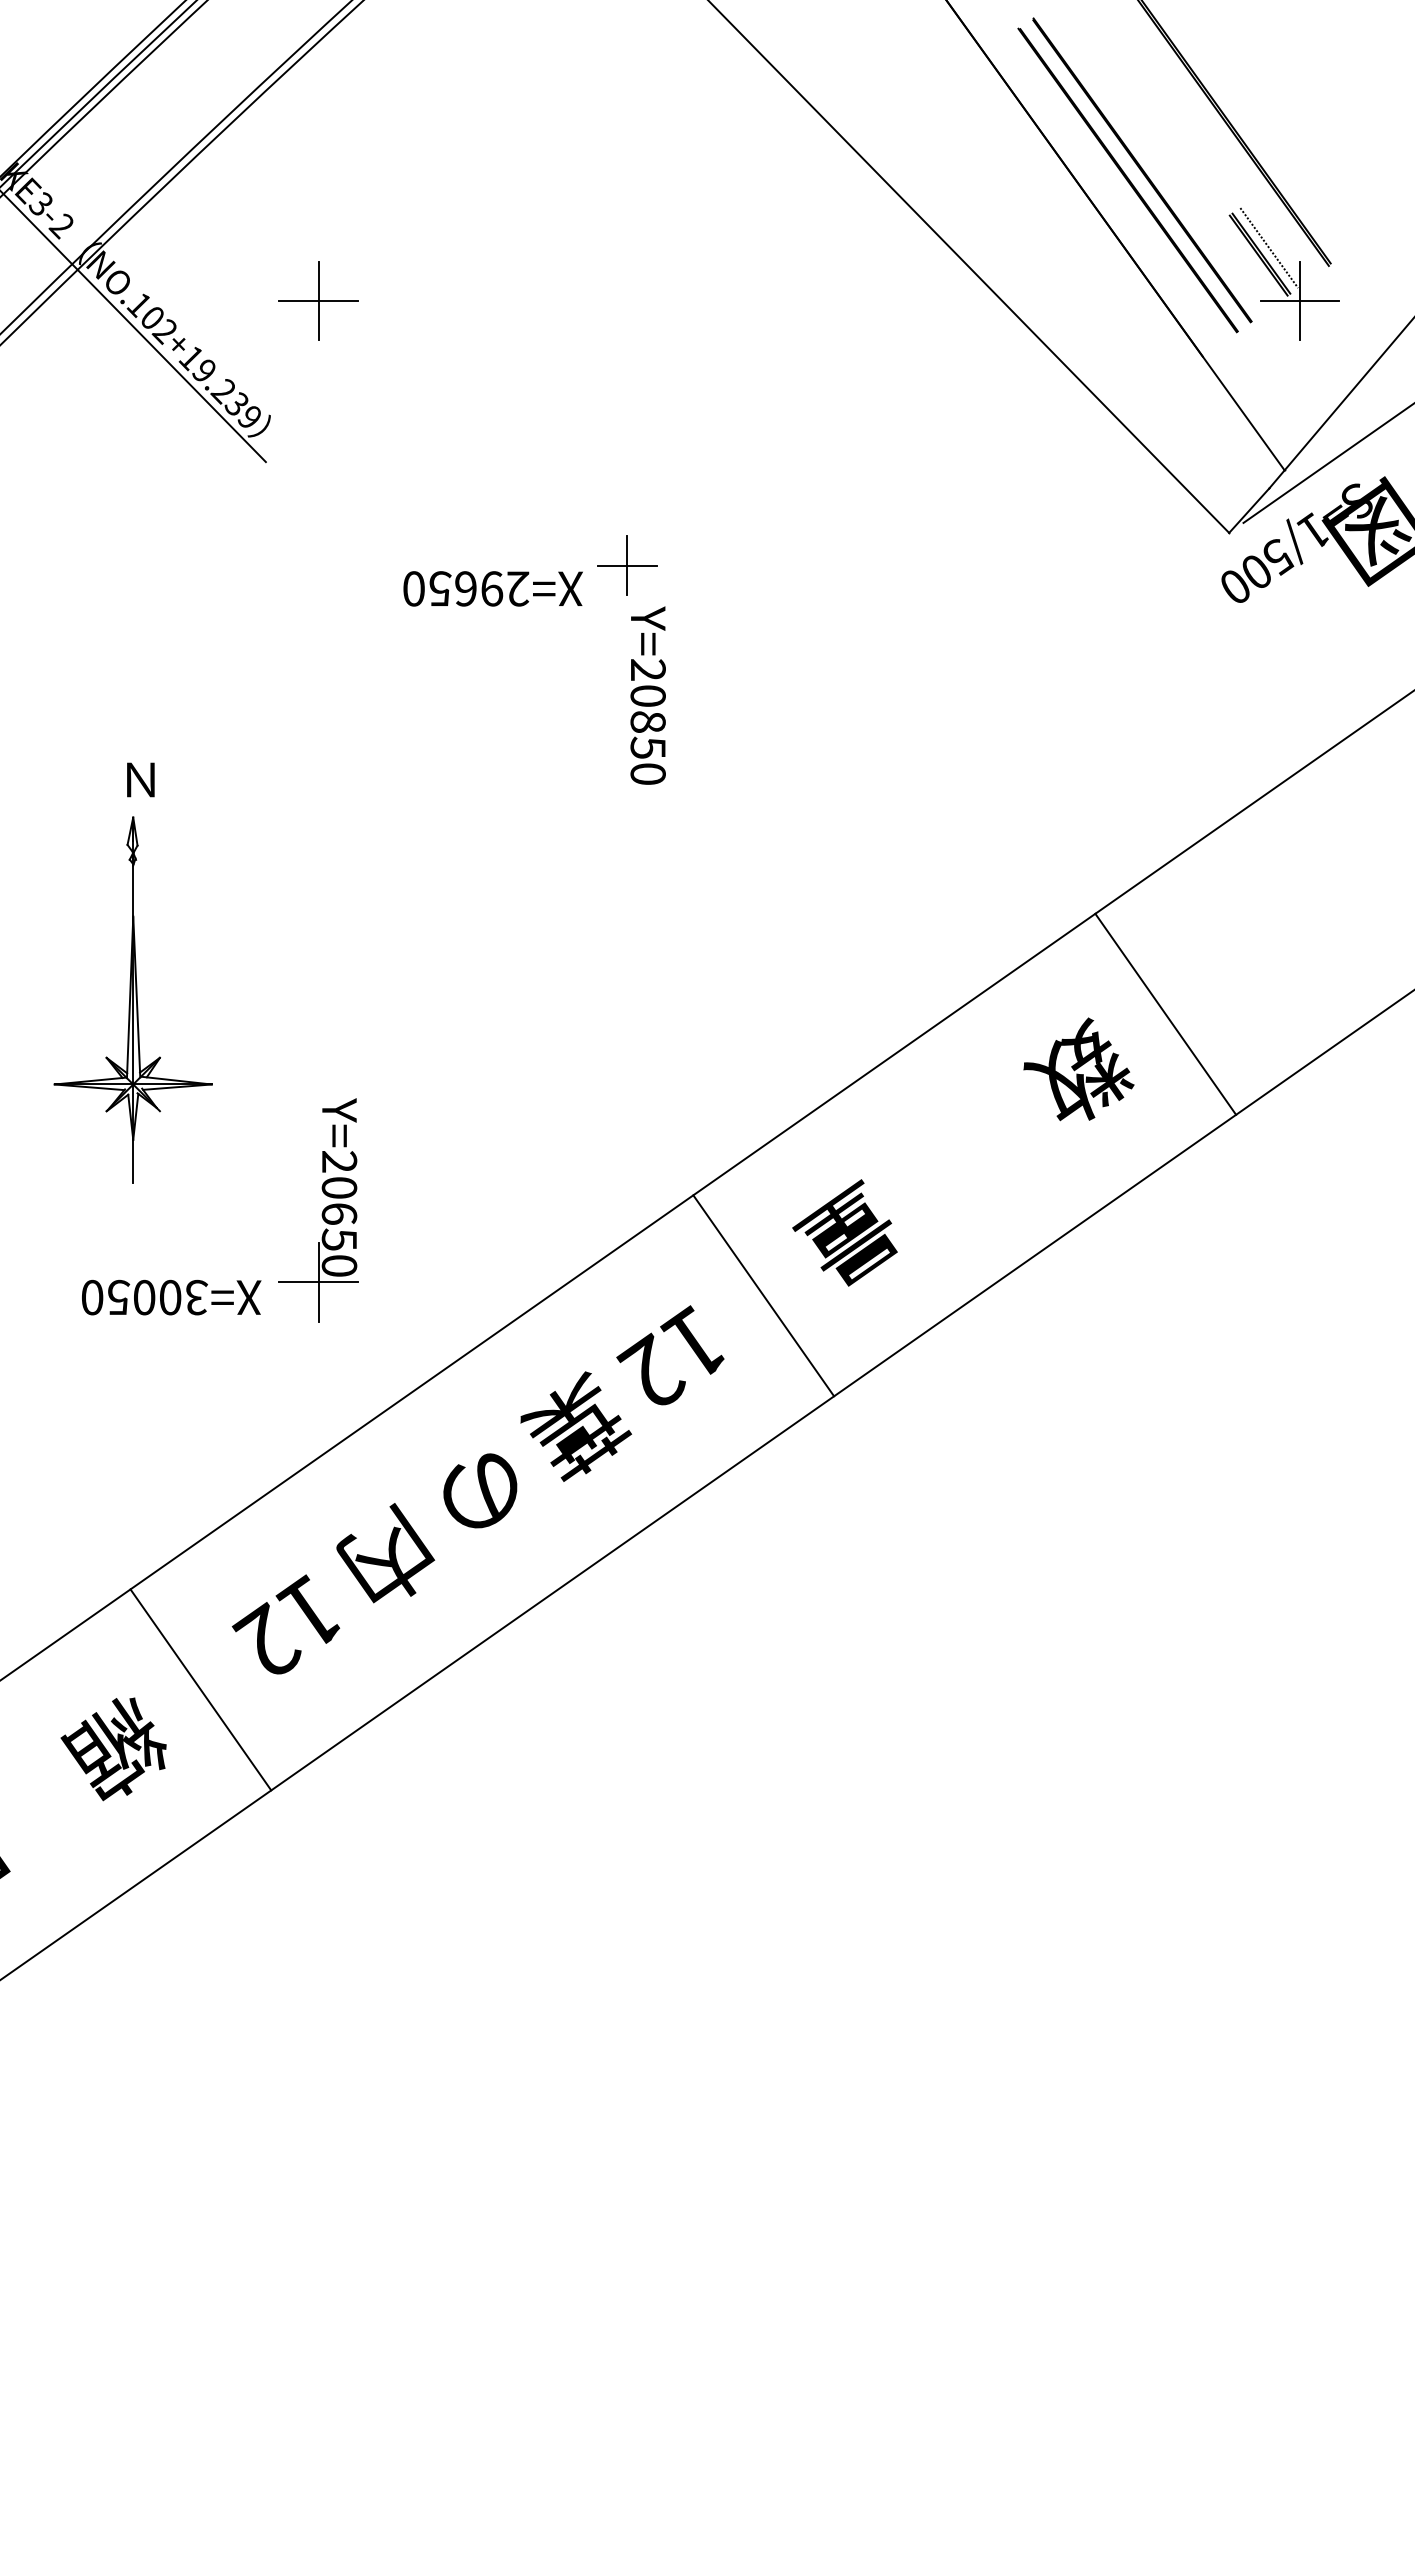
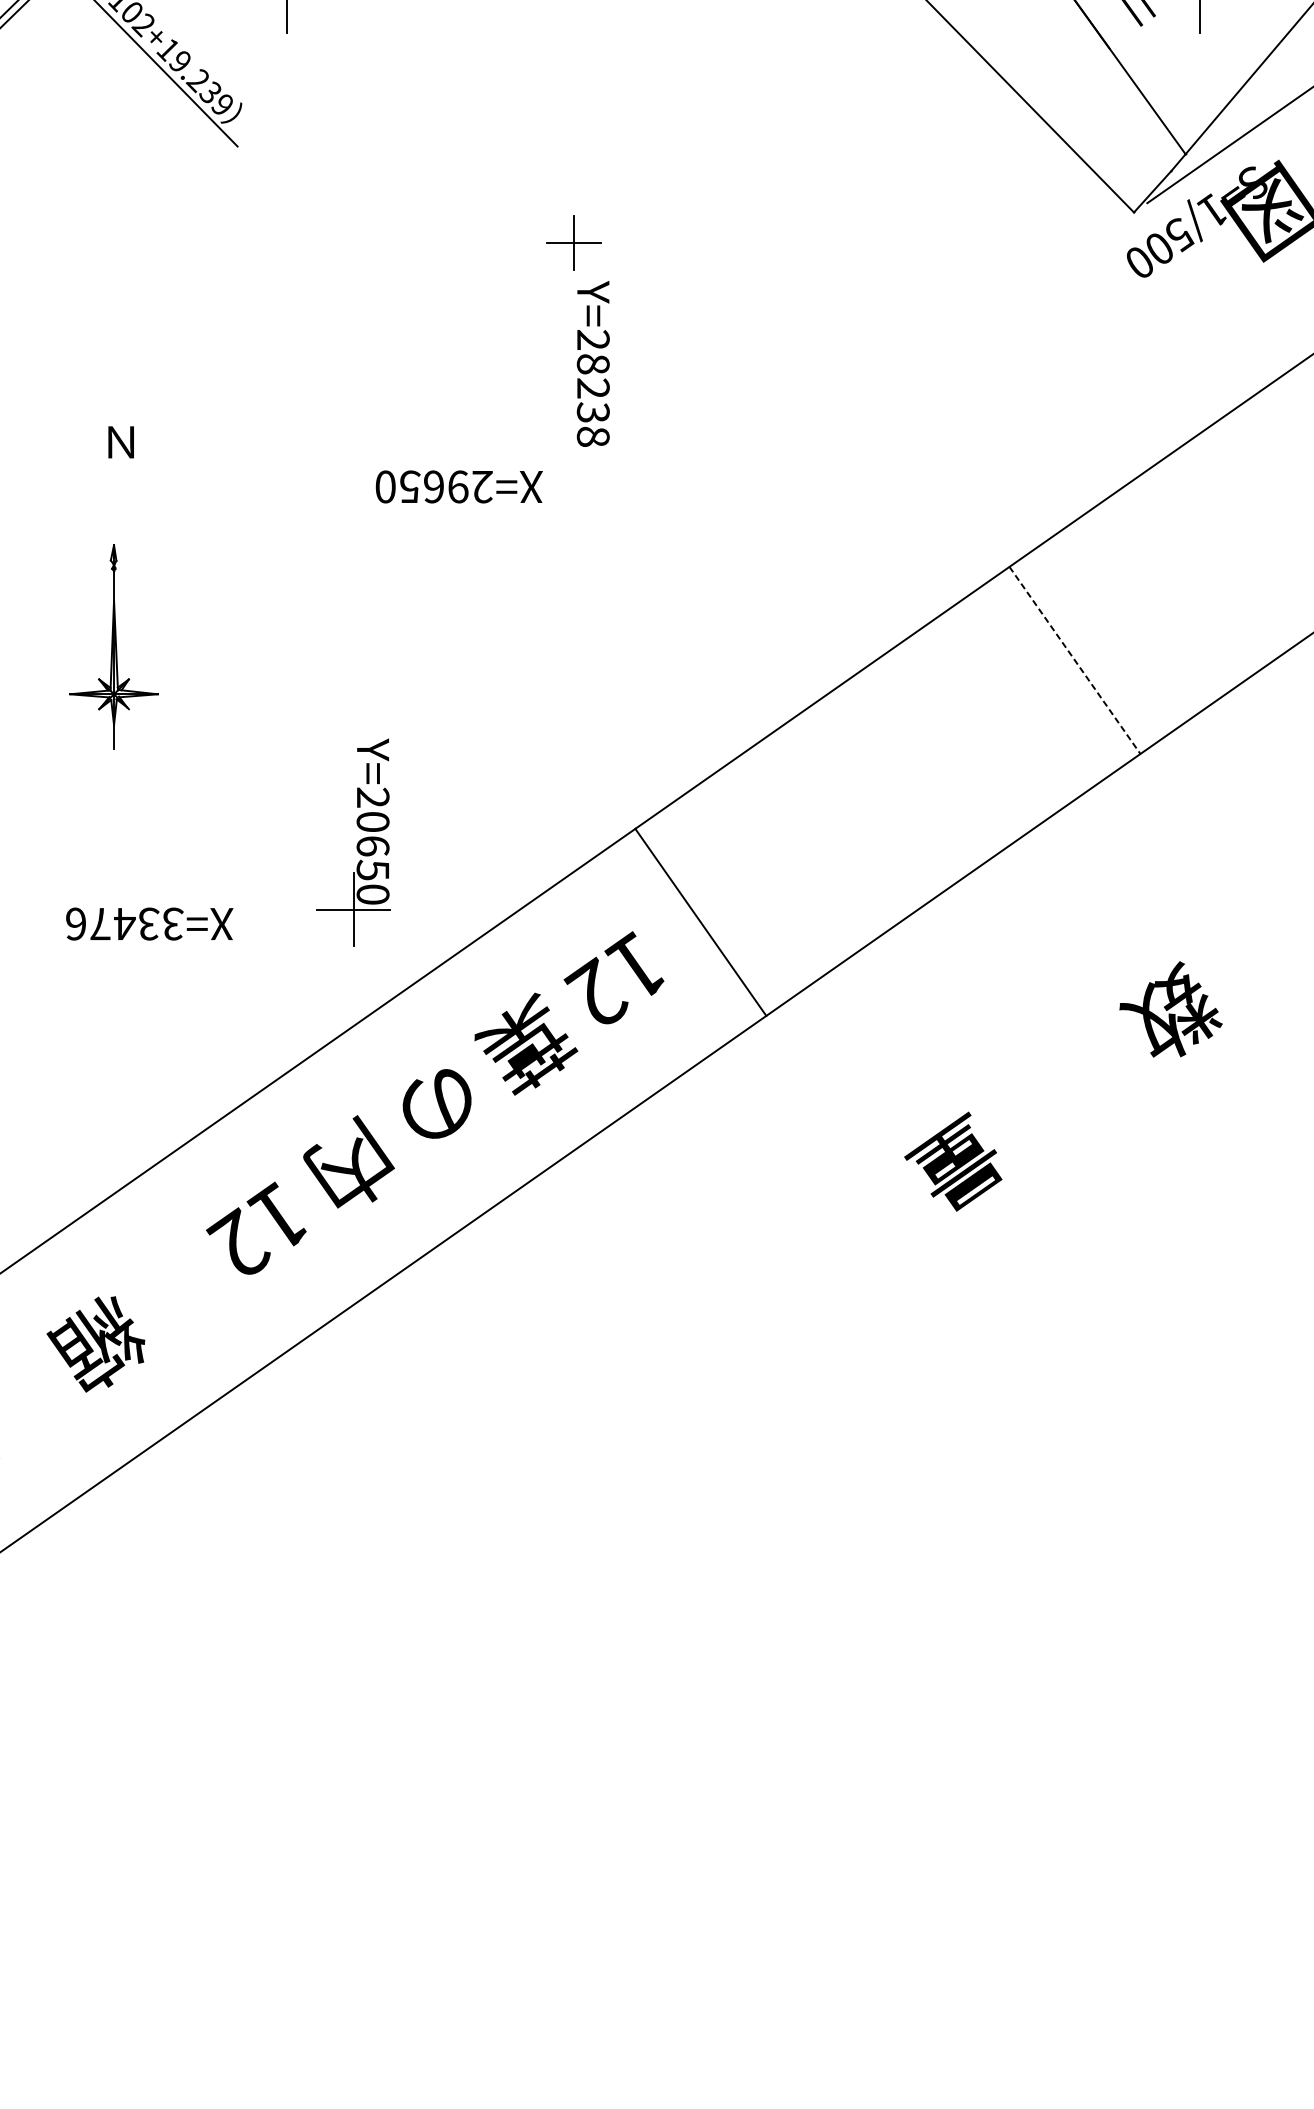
text: (492, 588) -> (458, 486), moved
text: (647, 734) -> (592, 400), Y=20850 -> Y=28238
part: (132, 999) -> (113, 646), size x0.6
line: (1165, 1014) -> (1074, 660), solid -> dashed
text: (963, 1151) -> (1063, 1085), moved
part: (318, 1210) -> (353, 843), moved
text: (131, 1297) -> (112, 923), X=30050 -> X=33476
line: (200, 1689) -> (176, 1288), removed

